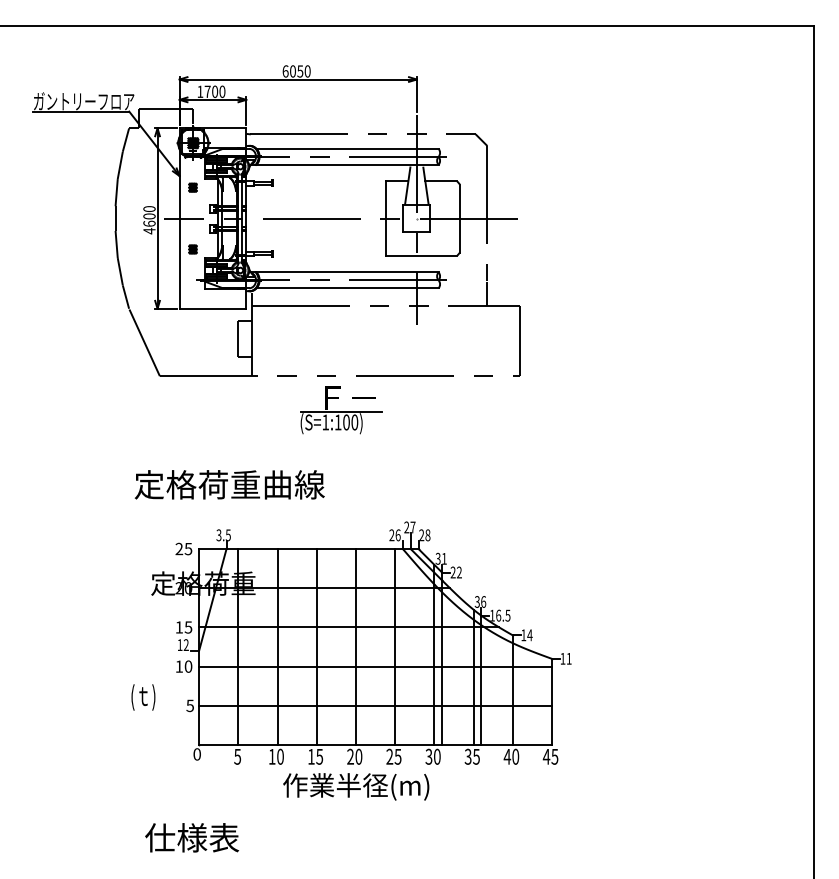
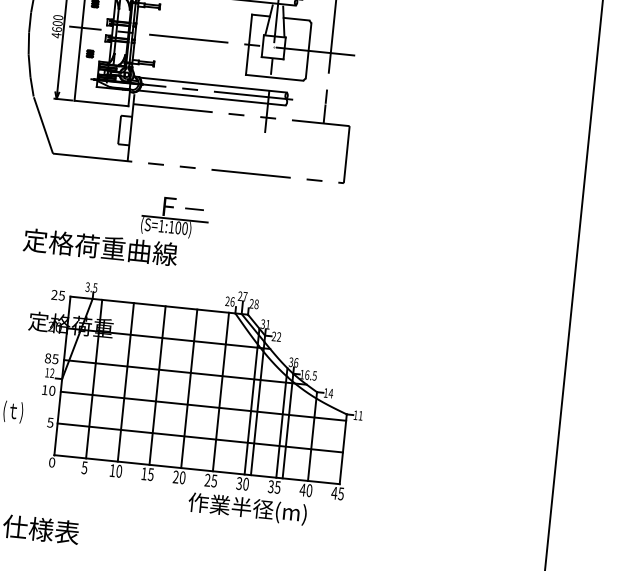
part: (341, 410) -> (175, 217), moved
text: (179, 627) -> (48, 358), 15 -> 85
text: (356, 786) -> (247, 508), moved

